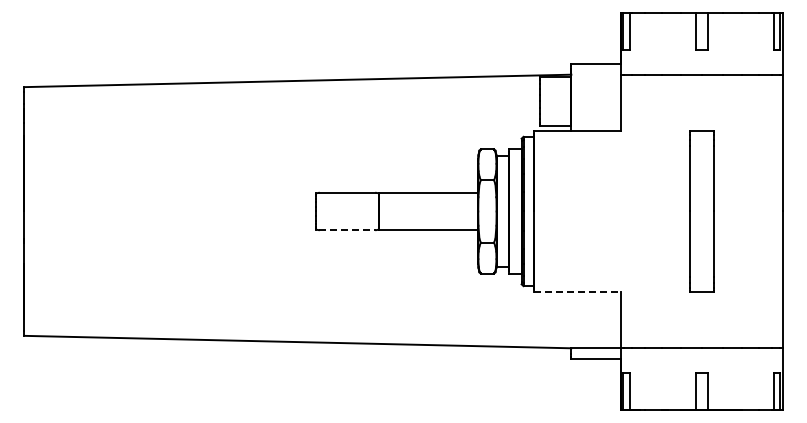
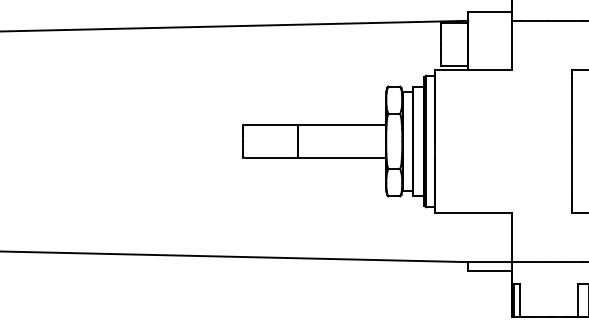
line: (347, 230) -> (270, 158), dashed -> solid
line: (577, 292) -> (473, 212), dashed -> solid

